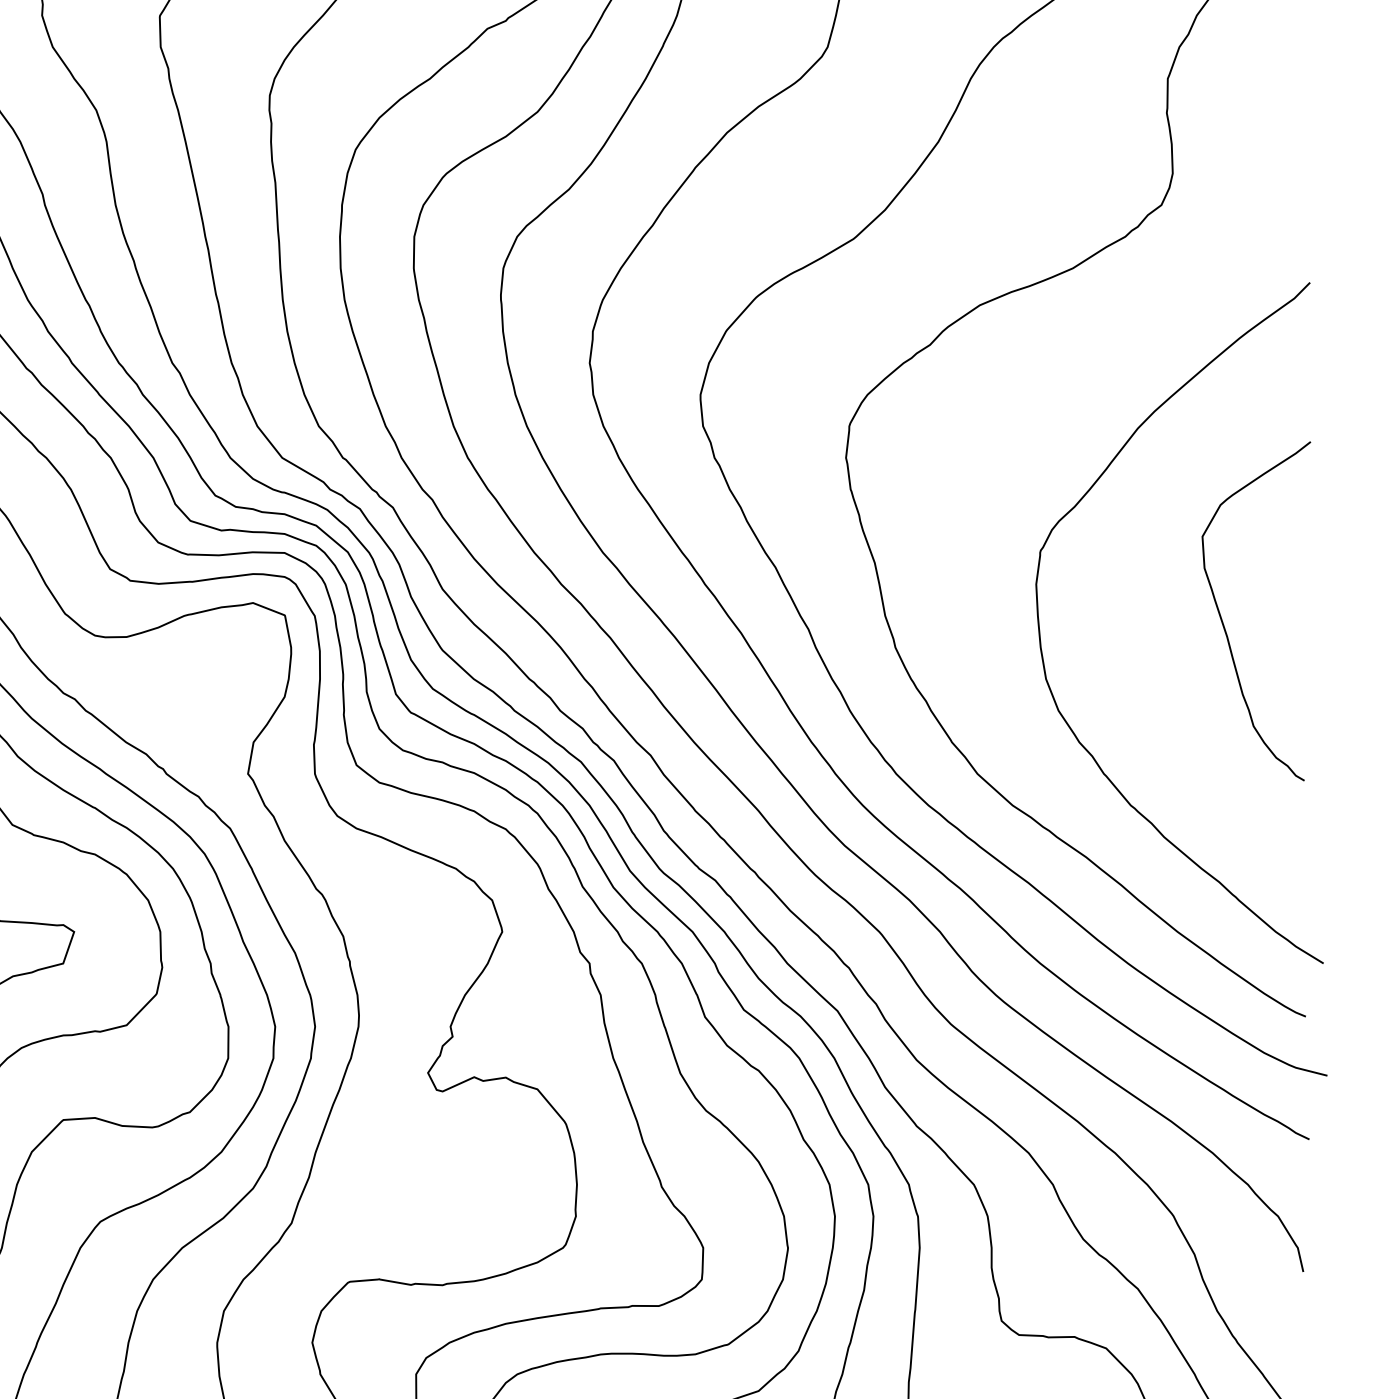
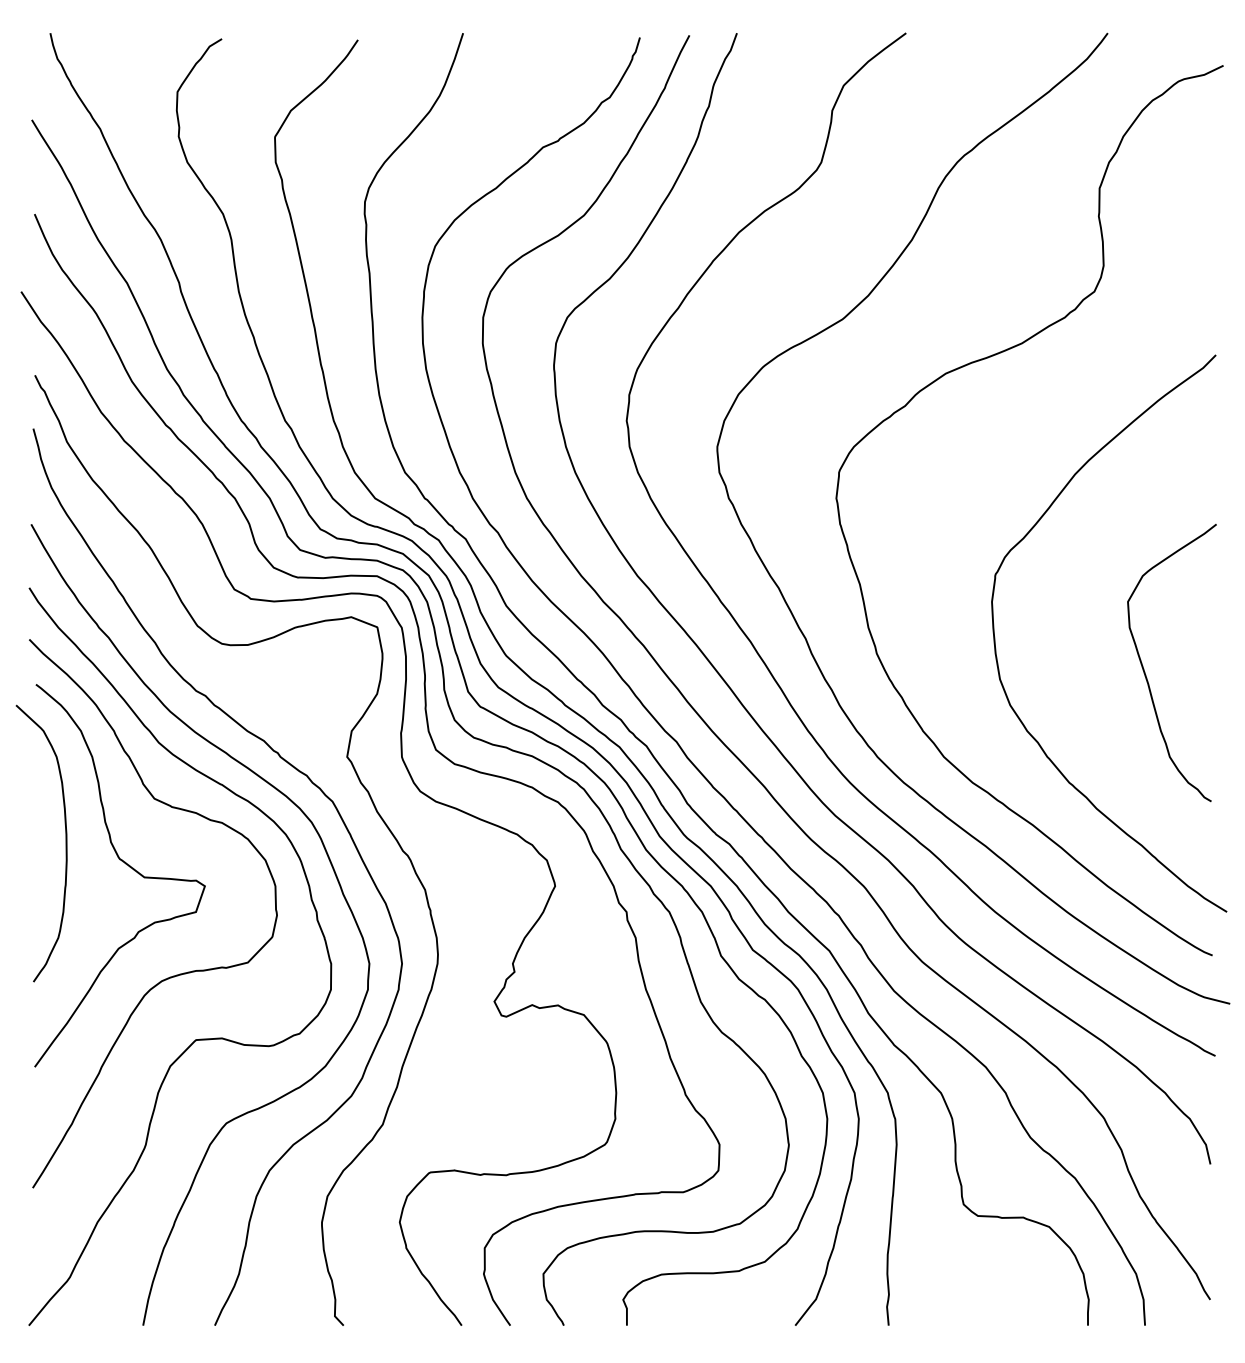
curve: (1222, 618) -> (1144, 668), moved

